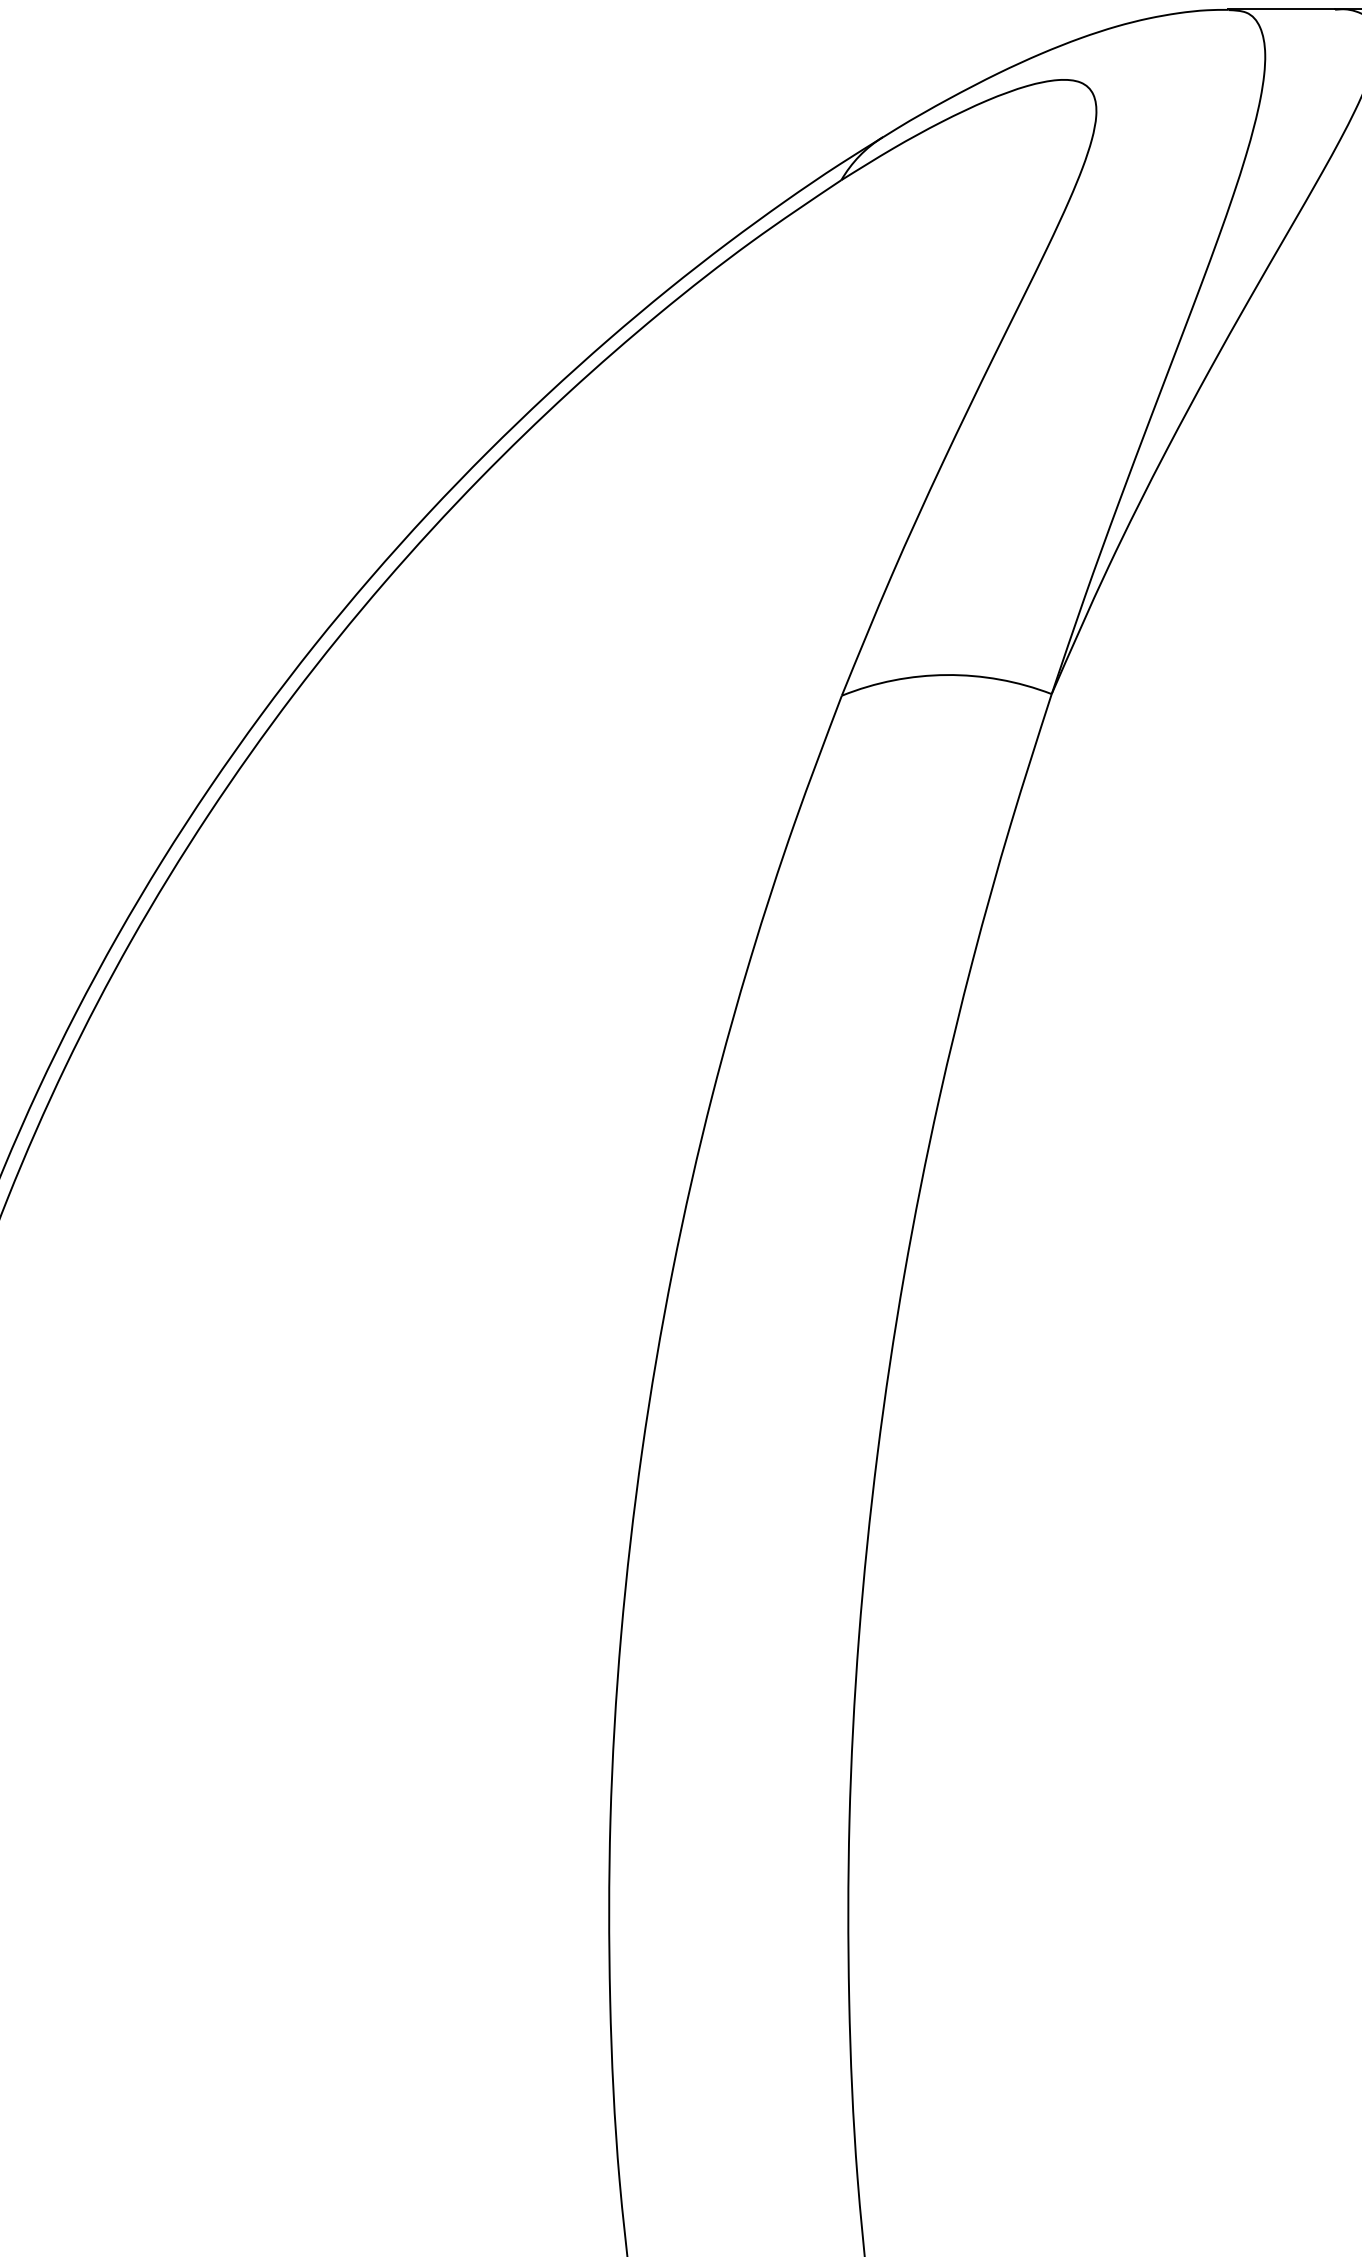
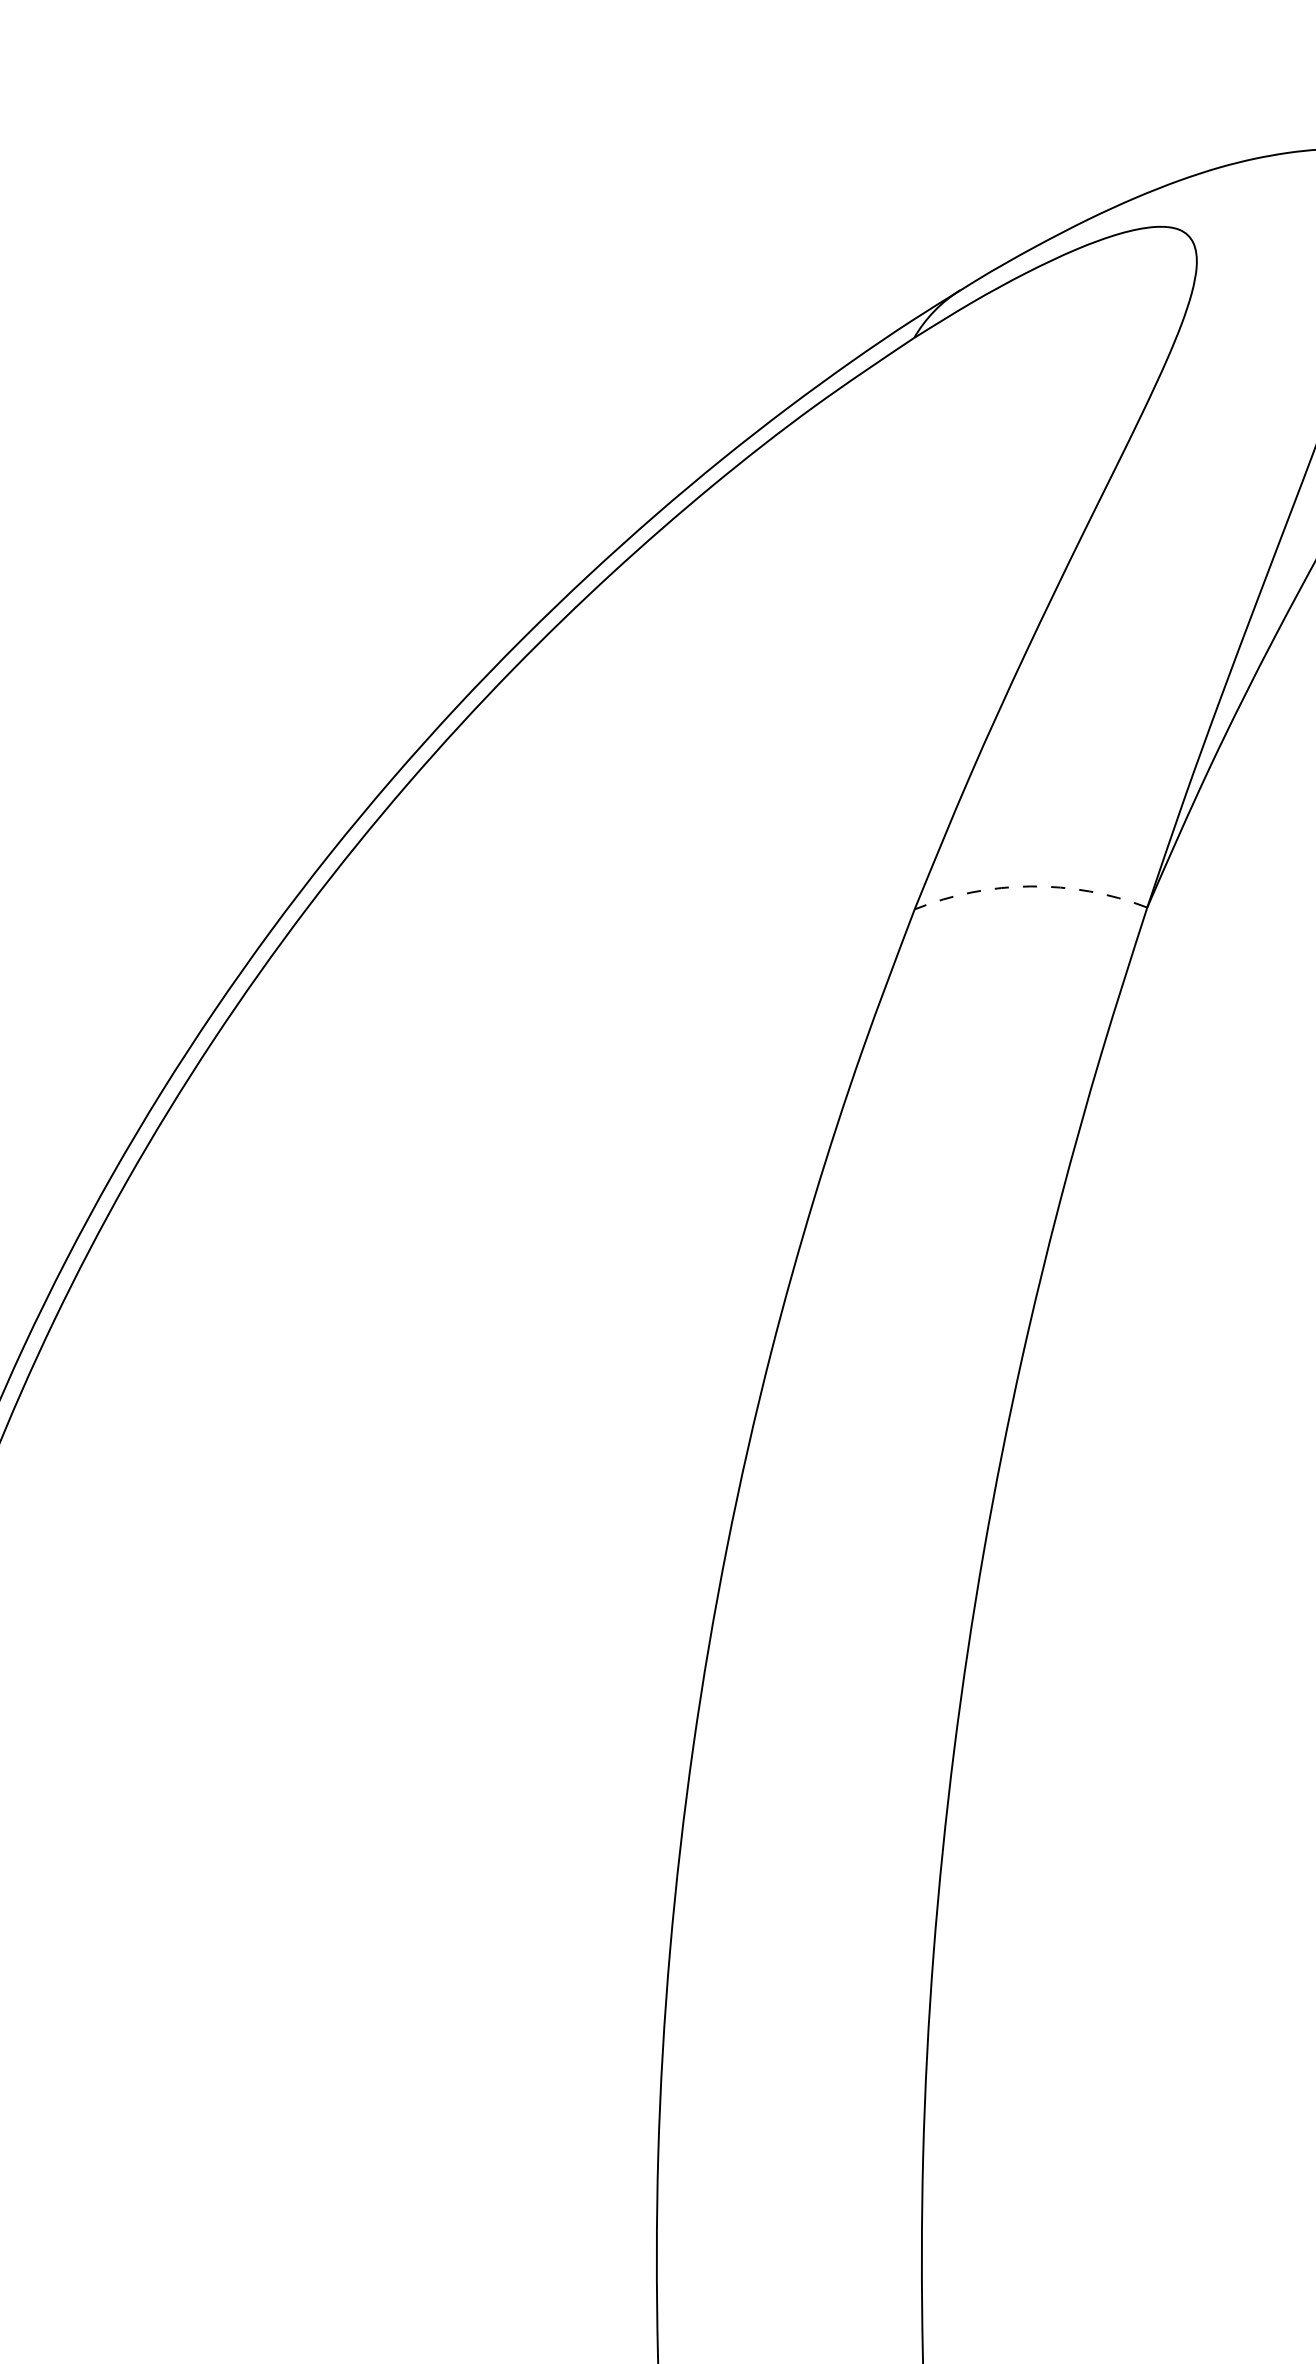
arc: (946, 675) -> (1030, 886), solid -> dashed

